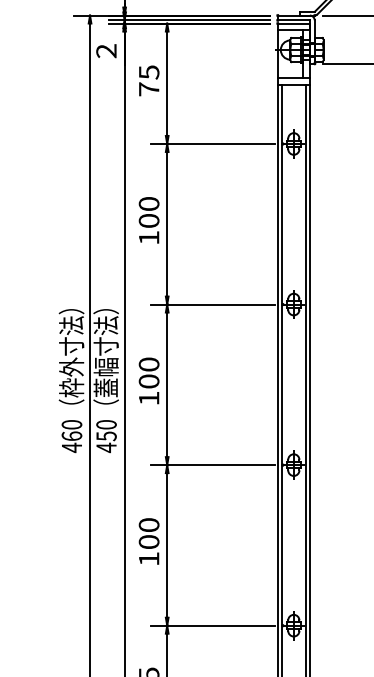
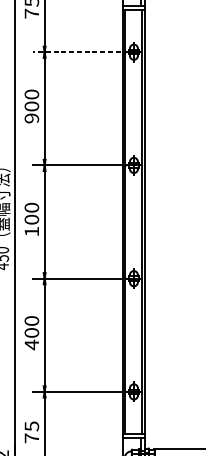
line: (213, 143) -> (77, 51), solid -> dashed
text: (148, 237) -> (31, 118), 100 -> 900
text: (149, 558) -> (32, 344), 100 -> 400

